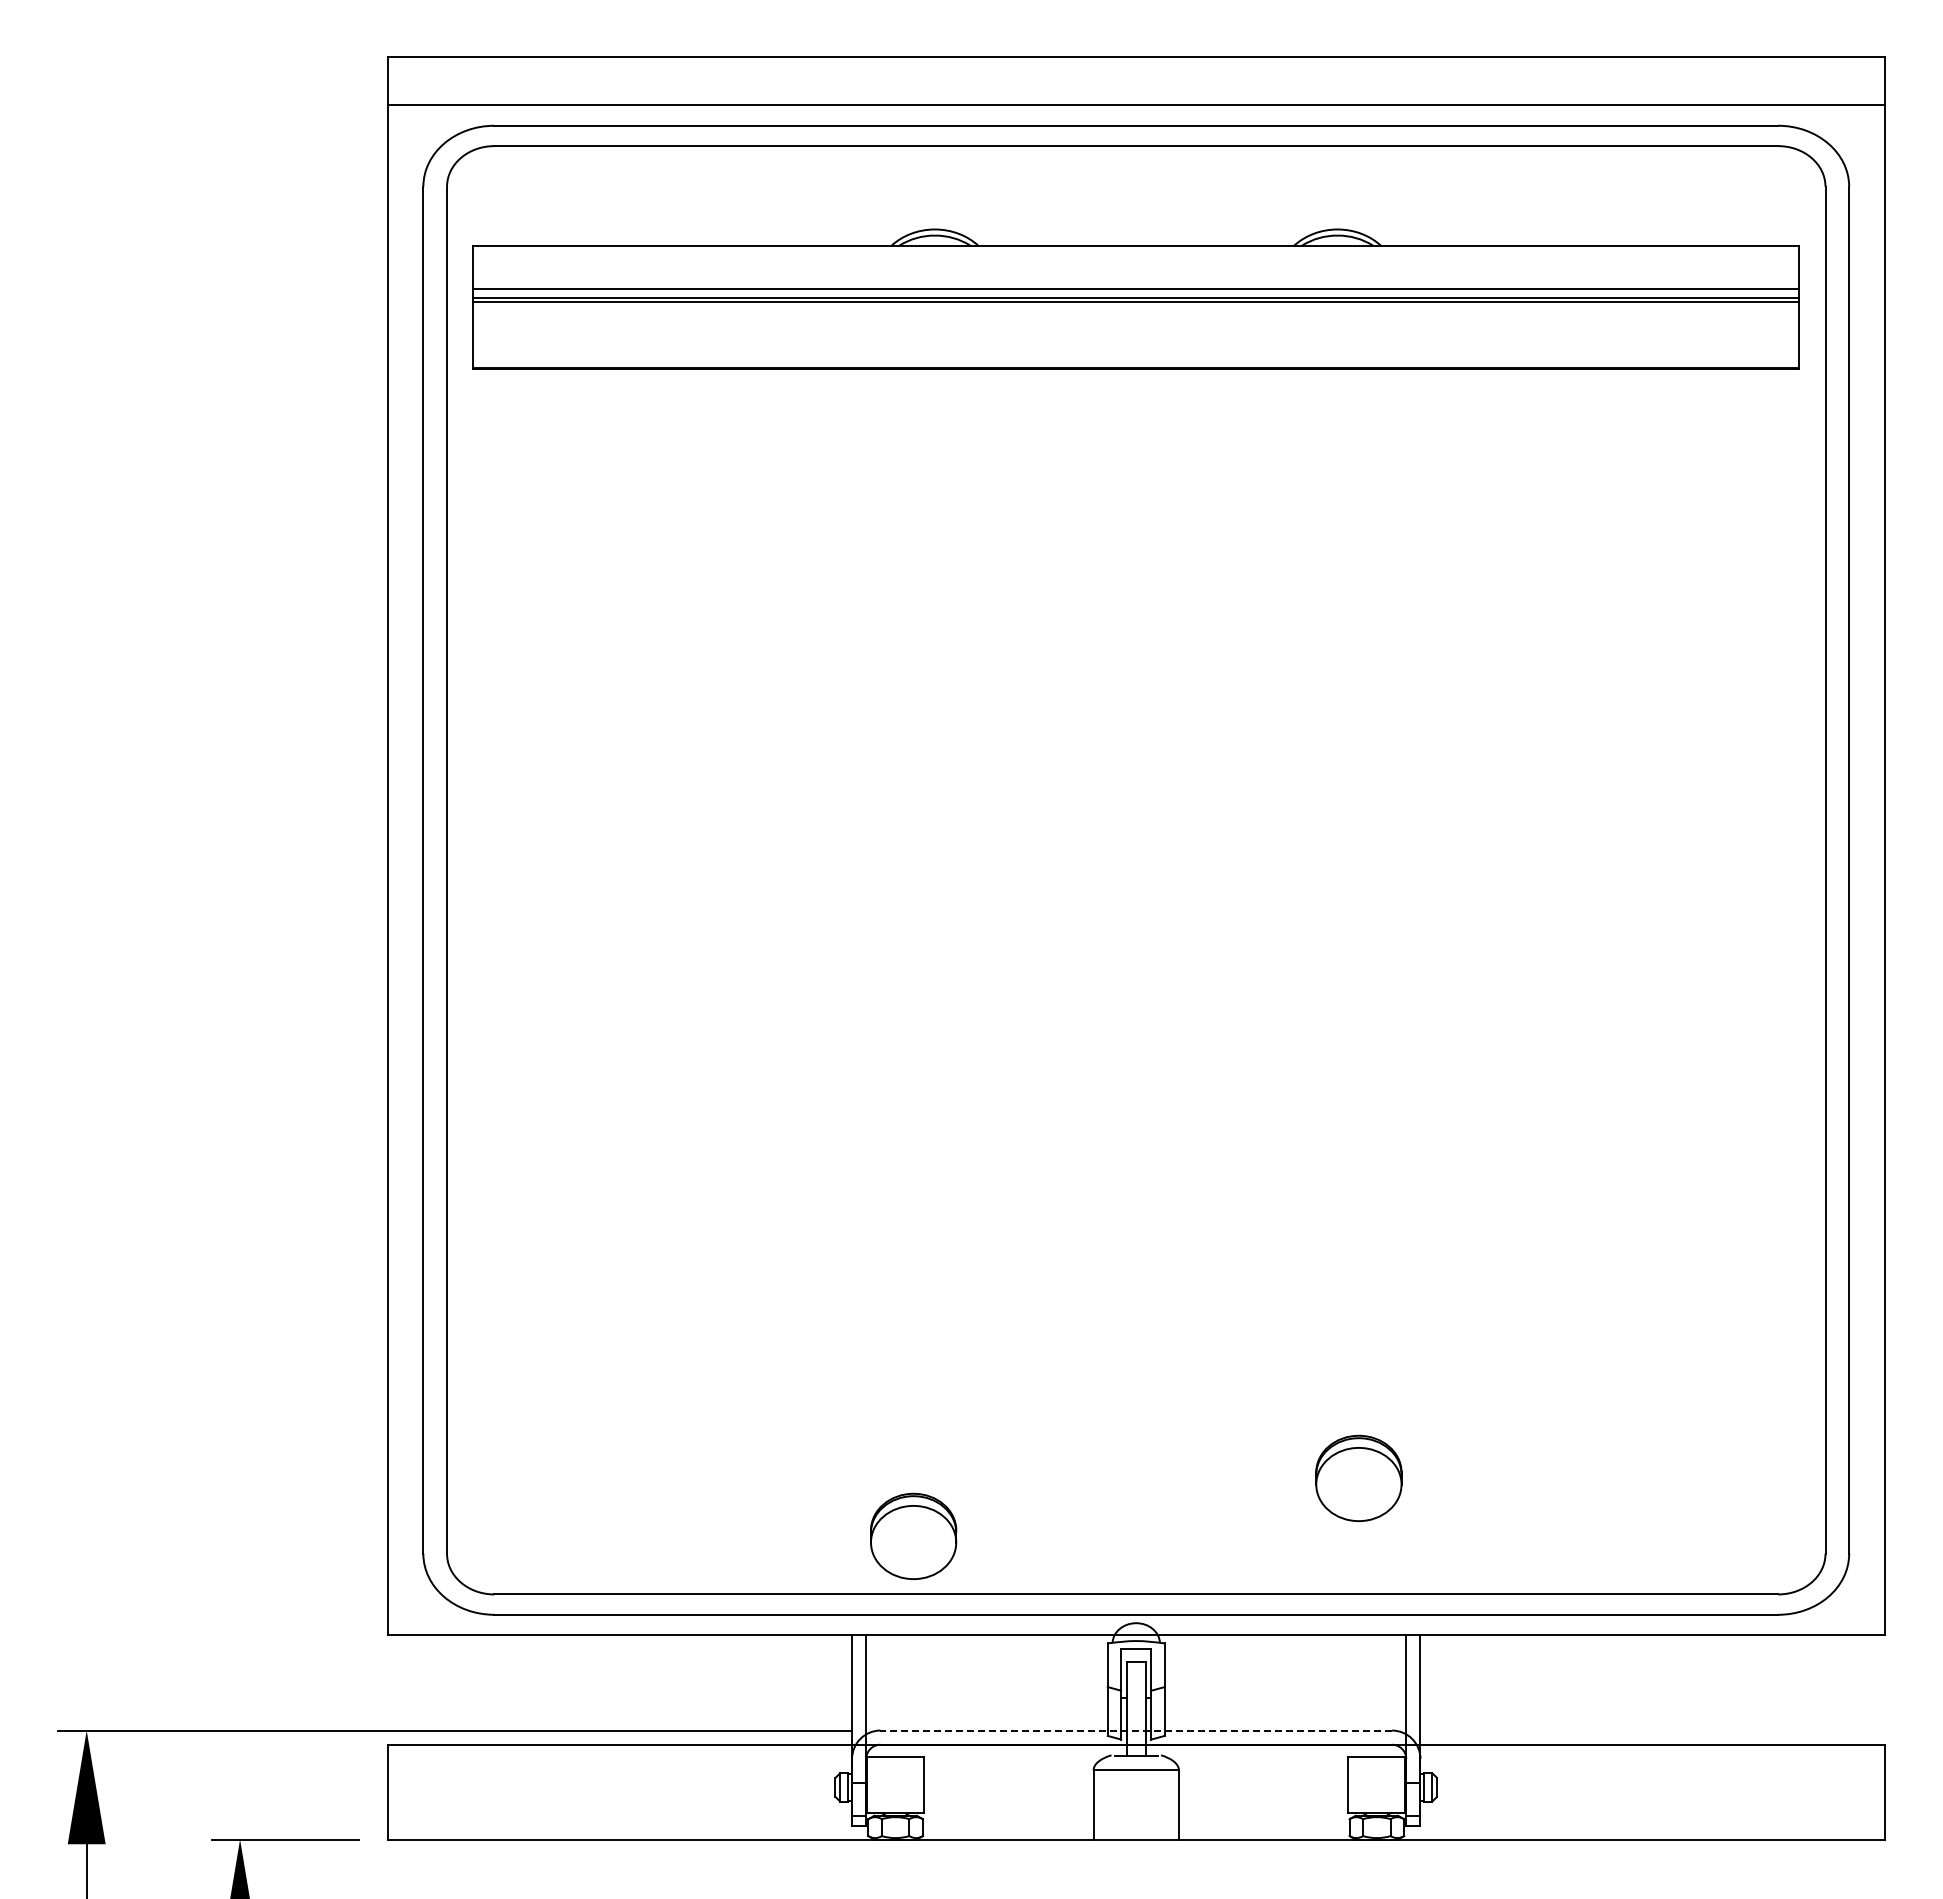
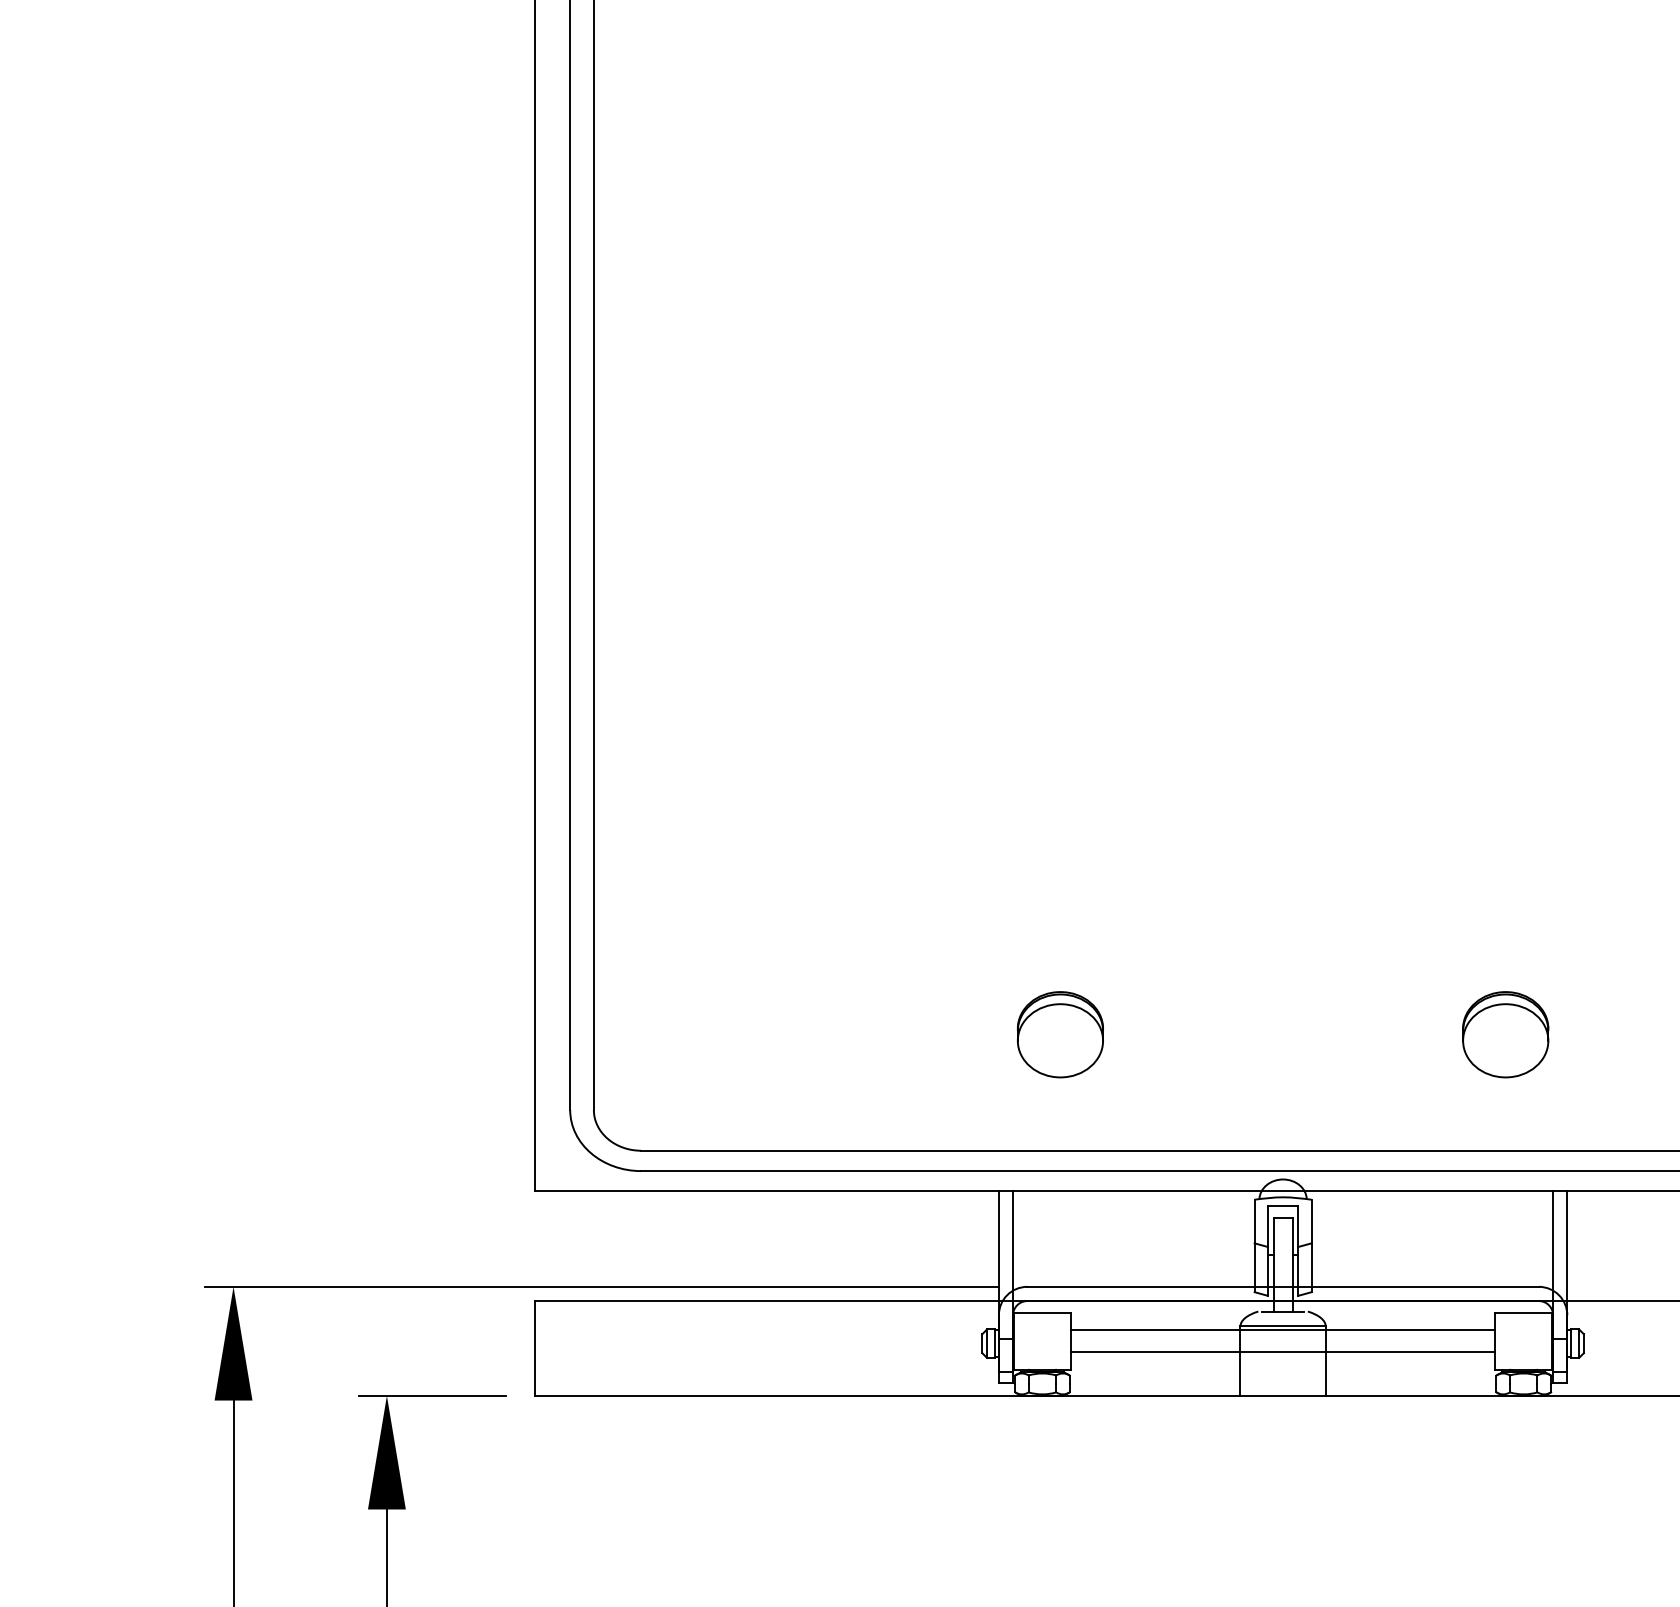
part: (913, 1535) -> (1060, 1033), moved
line: (1136, 1730) -> (1283, 1286), dashed -> solid
line: (1136, 1773) -> (1283, 1329), added
line: (1136, 1796) -> (1283, 1352), added

